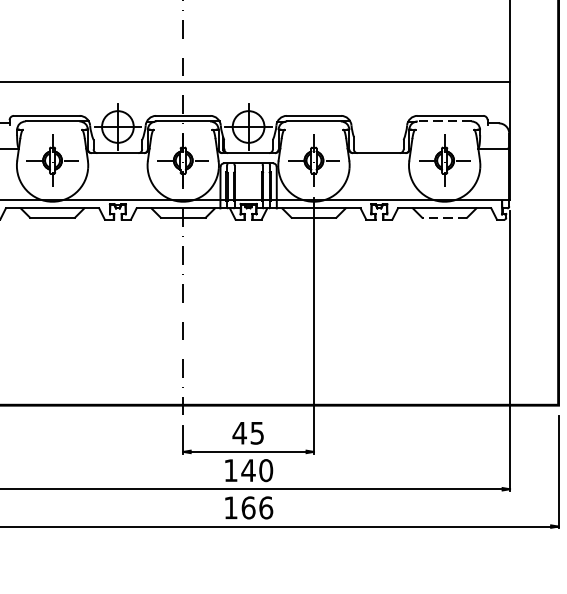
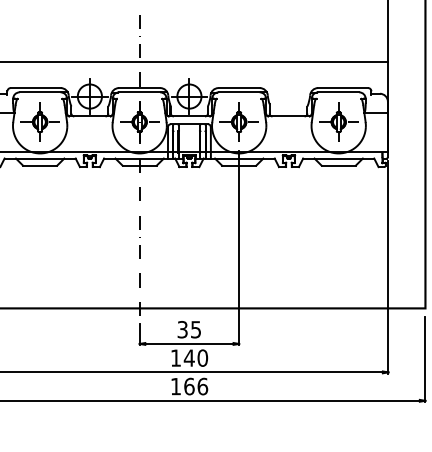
line: (444, 121) -> (338, 92), dashed -> solid
line: (444, 217) -> (338, 165), dashed -> solid
text: (239, 432) -> (182, 329), 45 -> 35

